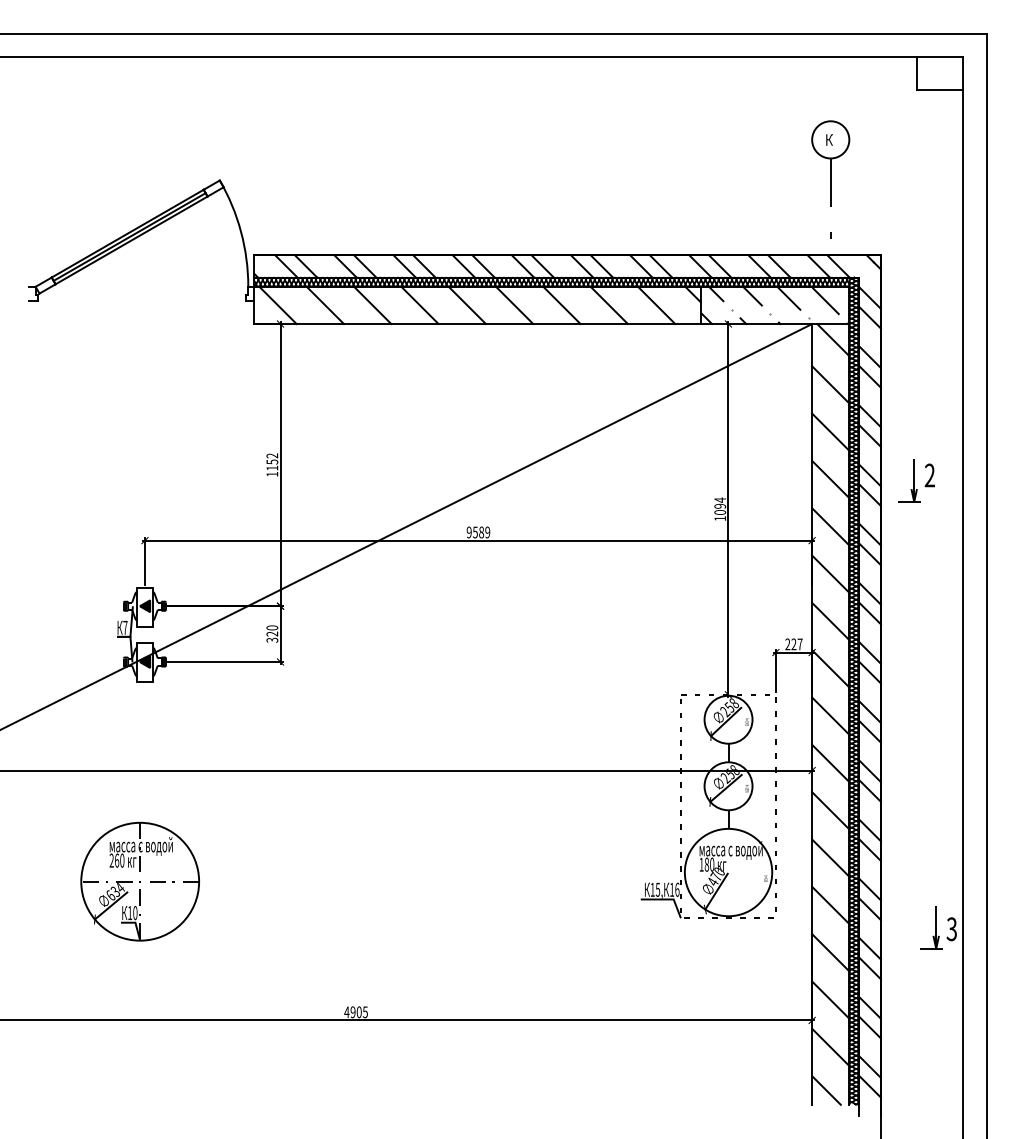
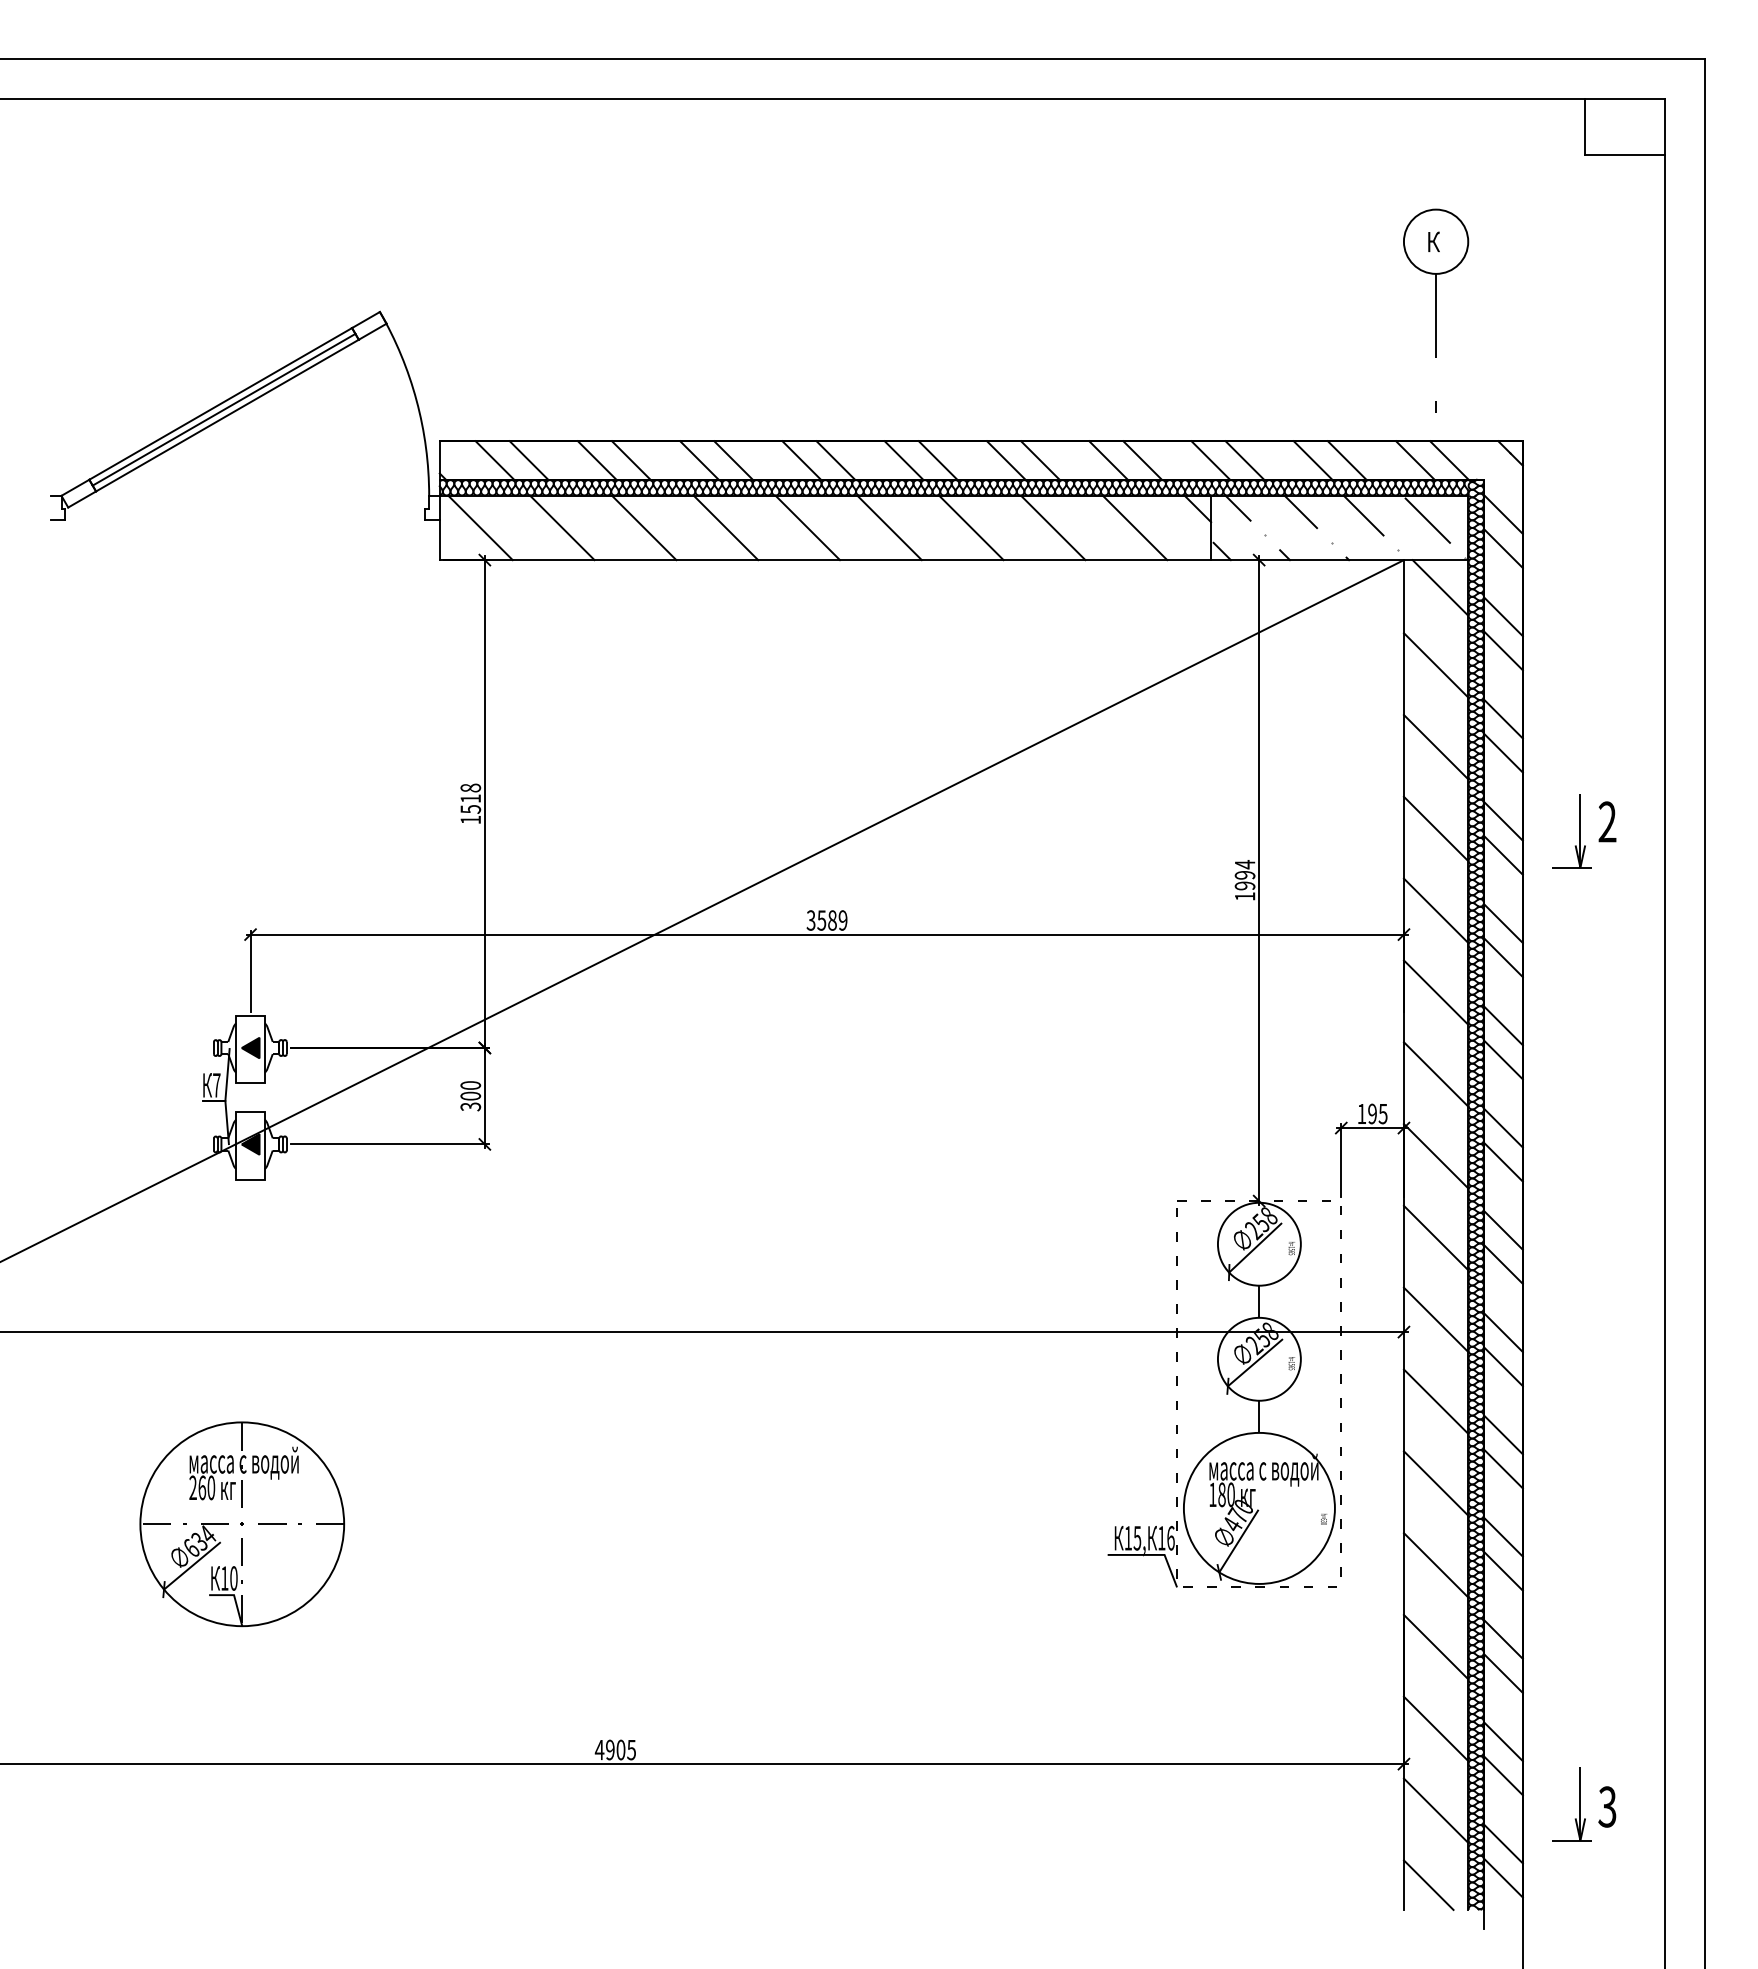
text: (272, 461) -> (471, 797), 1152 -> 1518
text: (720, 512) -> (1245, 885), 1094 -> 1994
text: (468, 532) -> (809, 920), 9589 -> 3589
text: (272, 633) -> (471, 1095), 320 -> 300
text: (793, 644) -> (1371, 1114), 227 -> 195
part: (938, 927) -> (1584, 1803), moved

